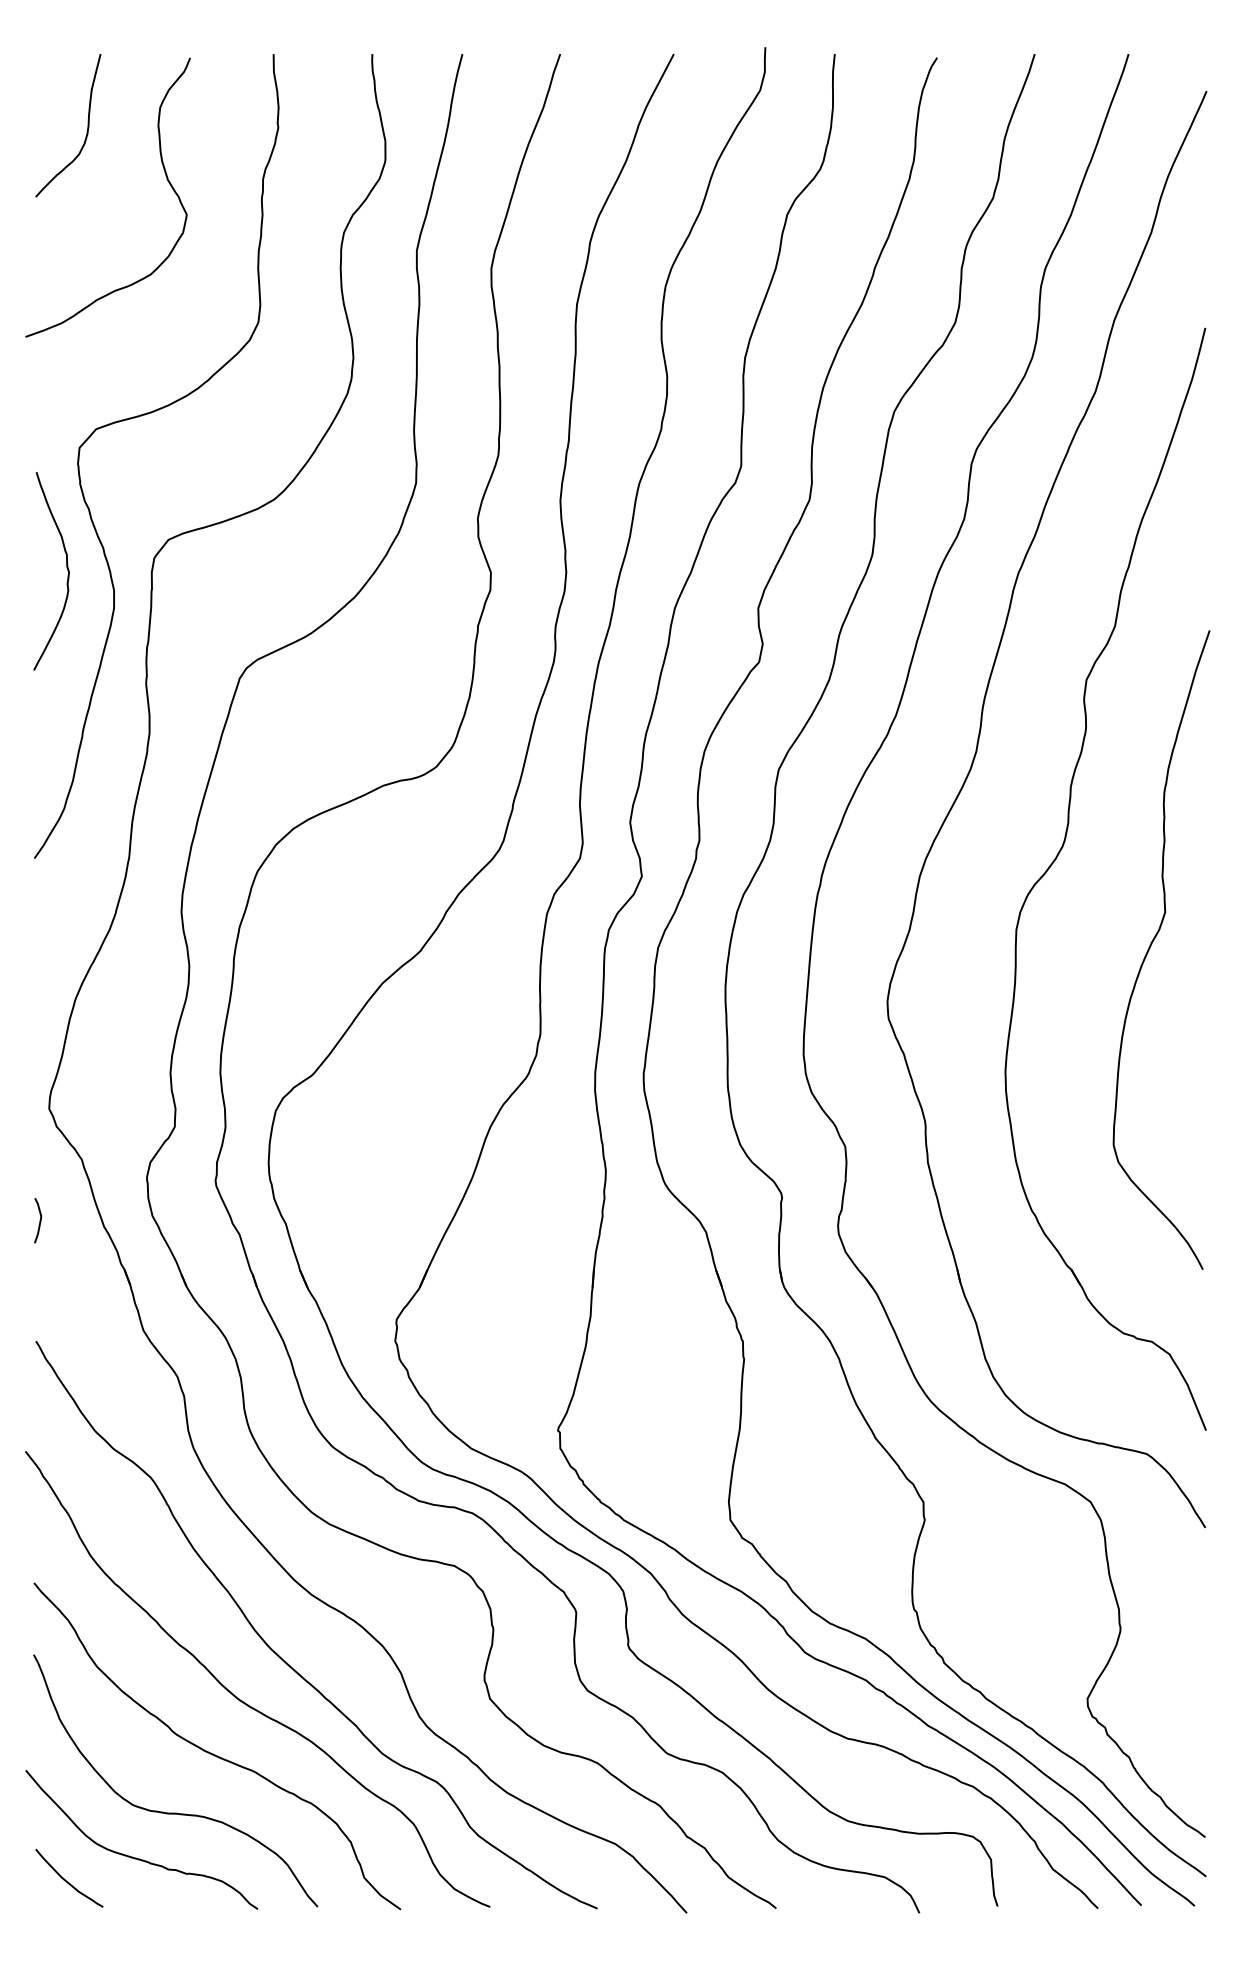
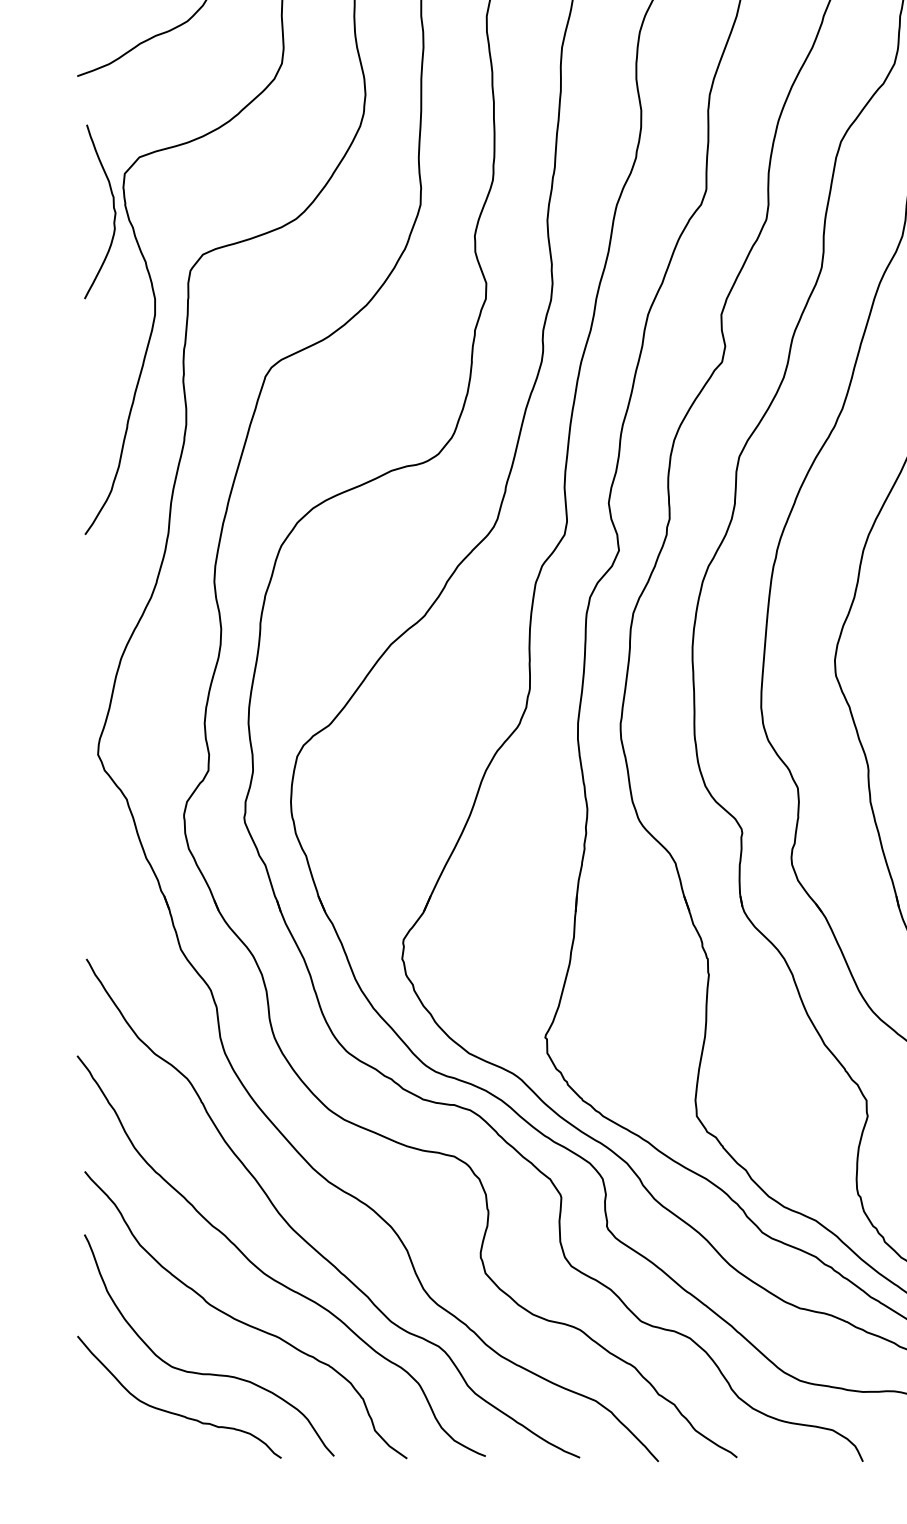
curve: (66, 568) -> (113, 209), moved
curve: (39, 1220) -> (89, 852), removed
curve: (68, 1881) -> (115, 1433), removed

